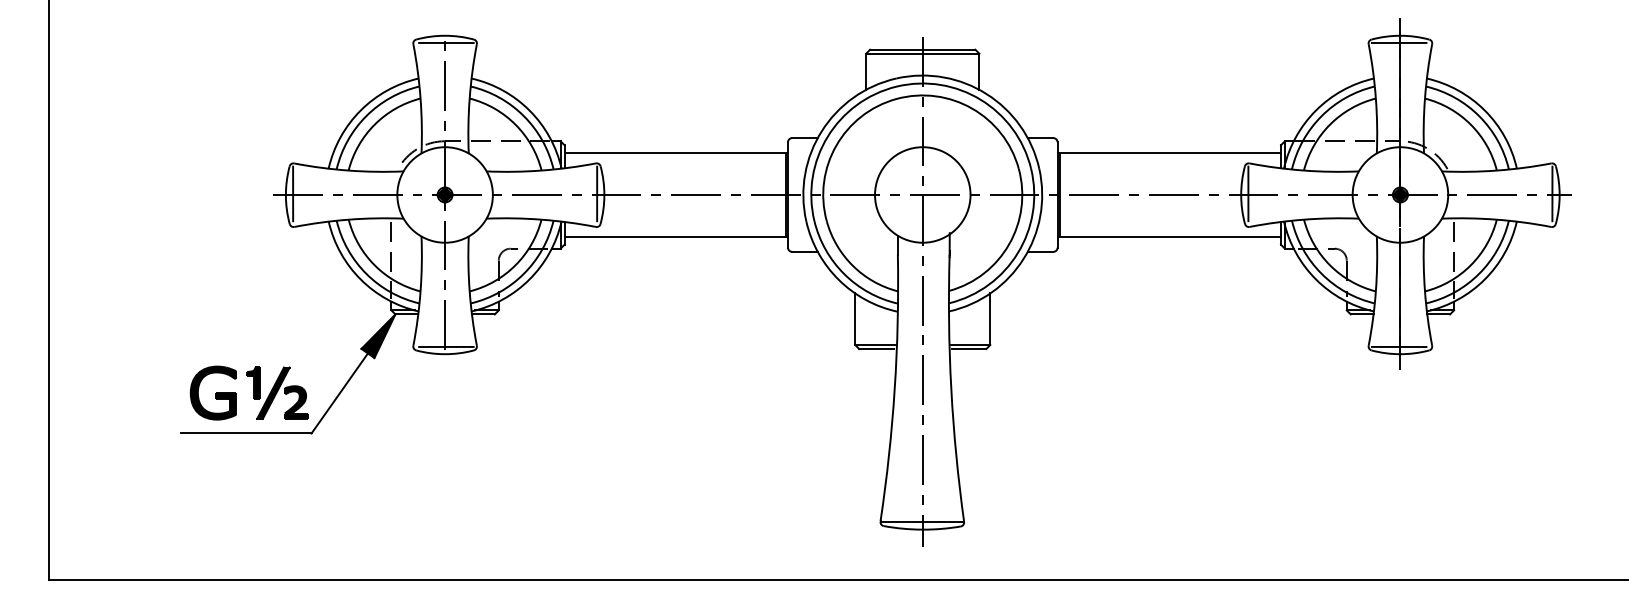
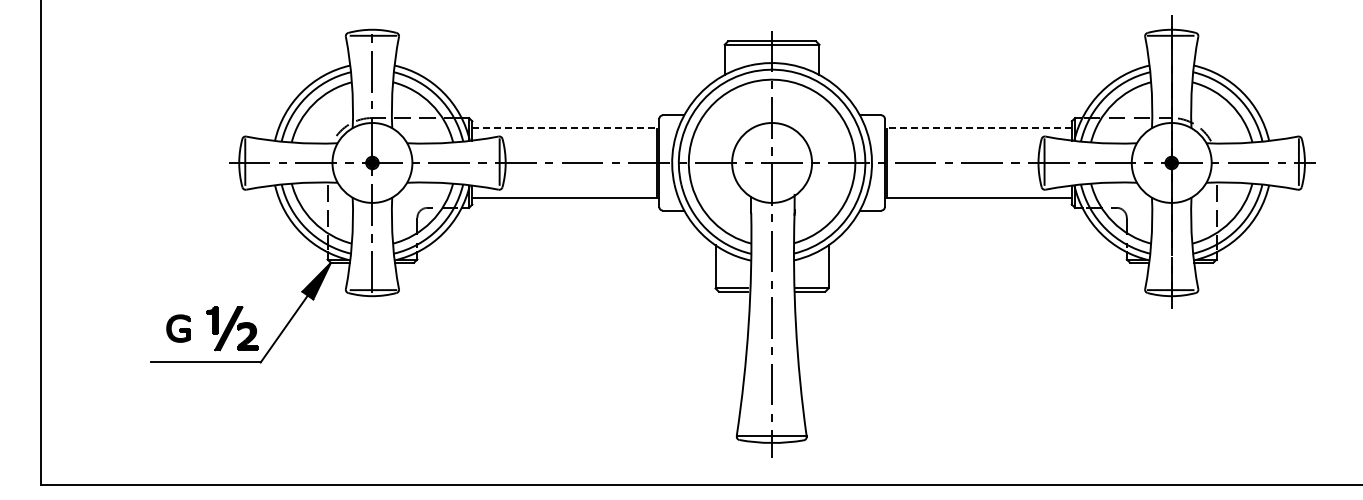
line: (677, 153) -> (566, 128), solid -> dashed
line: (1168, 153) -> (977, 128), solid -> dashed
part: (213, 392) -> (178, 328), size x0.6

